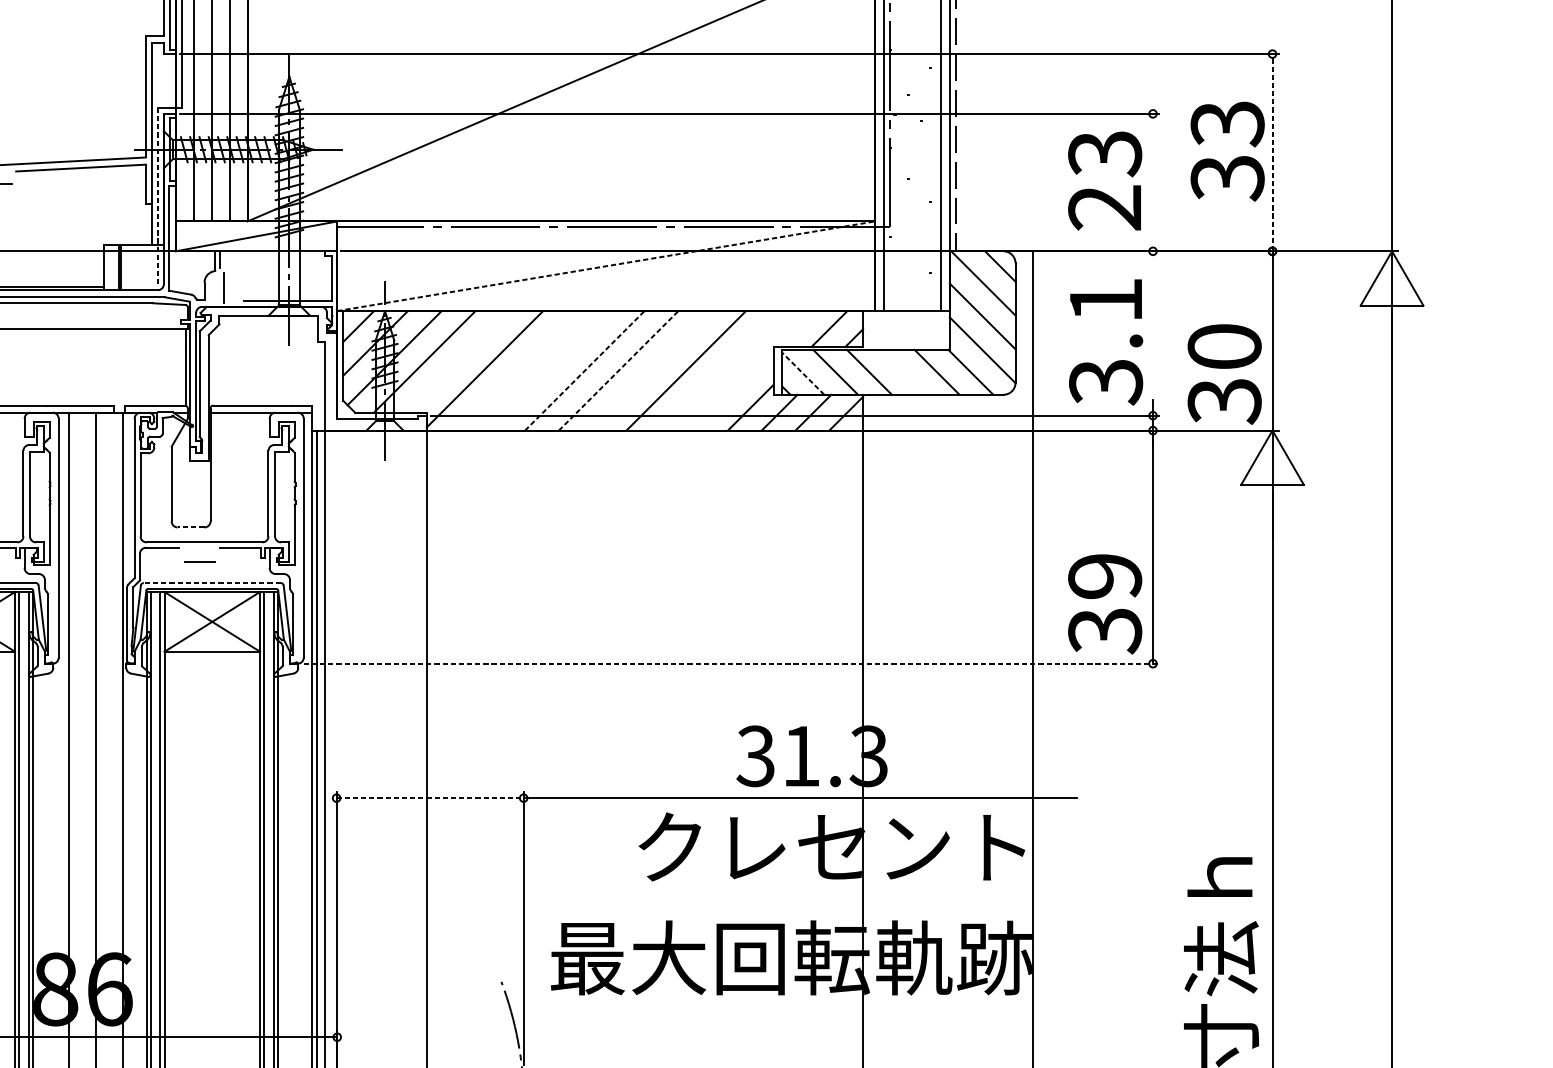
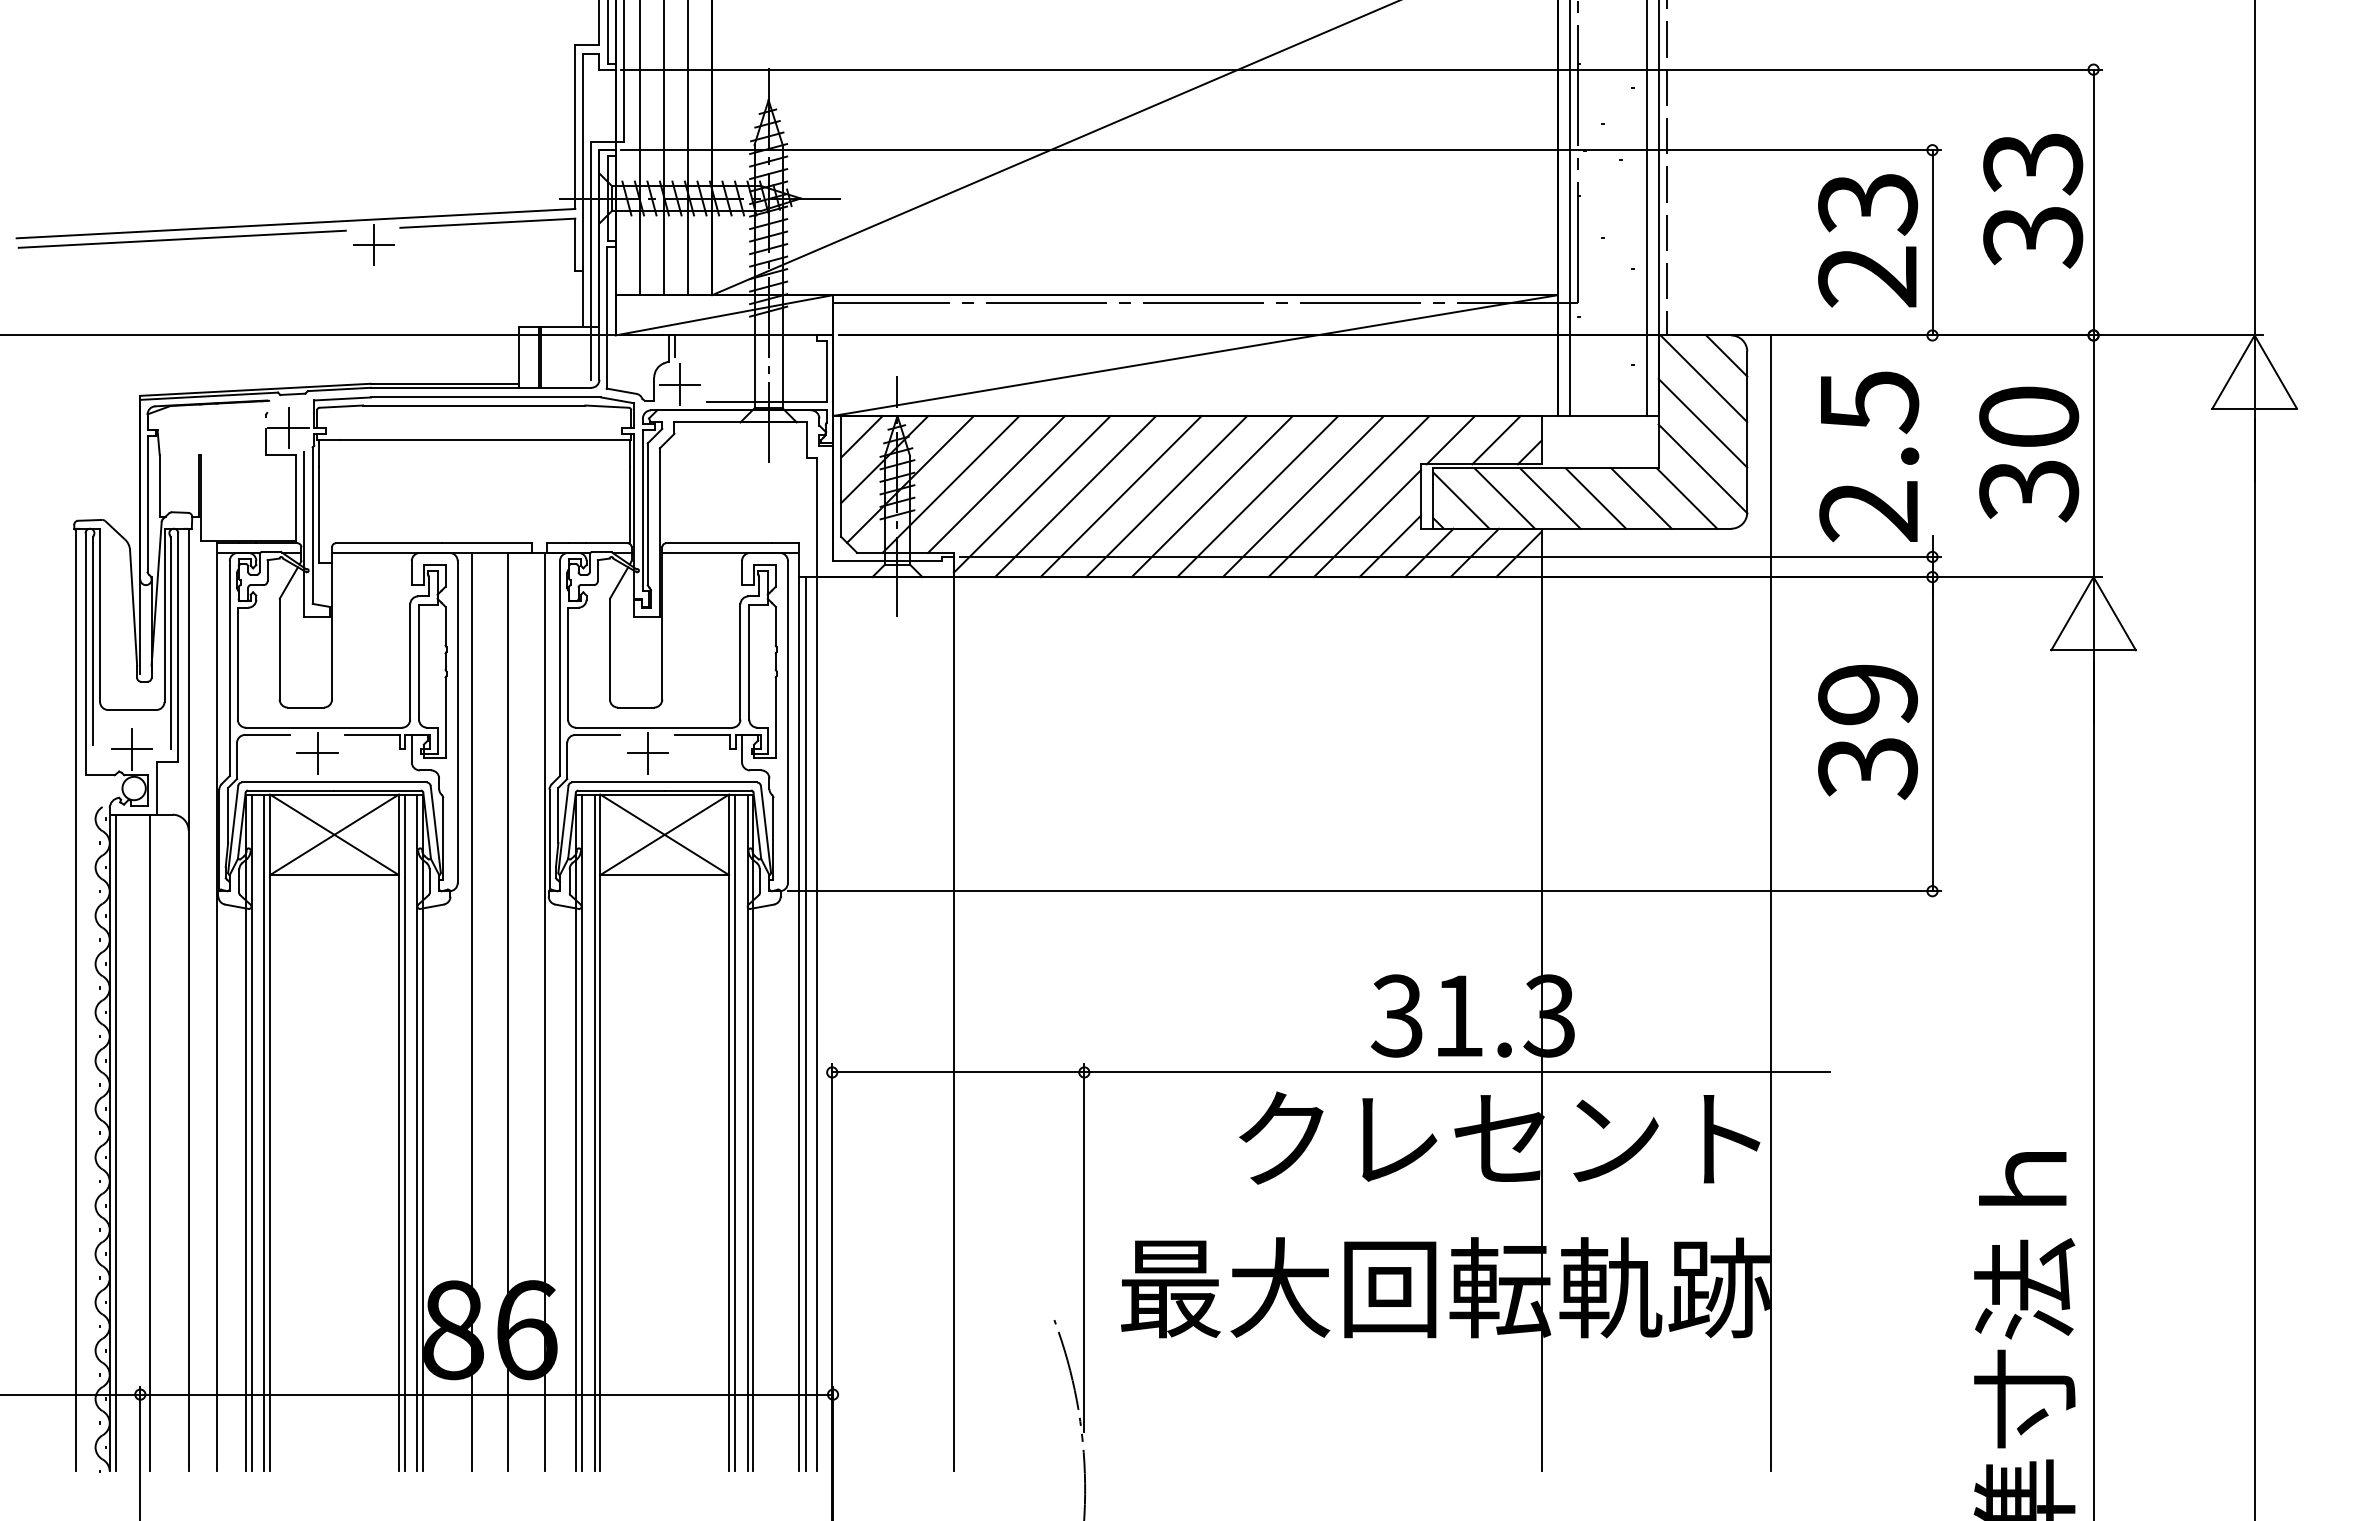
line: (1272, 152) -> (2093, 202), dashed -> solid
line: (1153, 182) -> (1932, 242), added
line: (157, 195) -> (591, 260), dashed -> solid
line: (606, 266) -> (1196, 355), dashed -> solid
line: (223, 287) -> (679, 384), added
line: (795, 329) -> (1450, 440), added
text: (1106, 341) -> (1869, 457), 3.1 -> 2.5
line: (458, 361) -> (996, 484), added
line: (517, 370) -> (1075, 496), added
line: (550, 370) -> (1120, 496), added
line: (584, 370) -> (1166, 496), dashed -> solid
line: (618, 370) -> (1212, 496), dashed -> solid
line: (652, 370) -> (1257, 496), added
line: (719, 370) -> (1348, 496), added
line: (902, 372) -> (1595, 498), added
line: (803, 373) -> (1461, 500), dashed -> solid
text: (1224, 374) -> (2029, 454), moved
line: (733, 390) -> (1367, 523), added
line: (190, 527) -> (635, 707), dashed -> solid
line: (199, 561) -> (647, 753), added
line: (212, 583) -> (664, 782), dashed -> solid
text: (1104, 604) -> (1867, 732), moved
line: (731, 663) -> (1364, 891), dashed -> solid
line: (430, 798) -> (958, 1072), dashed -> solid

